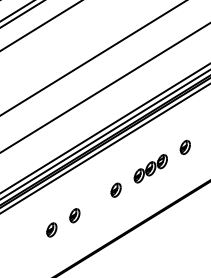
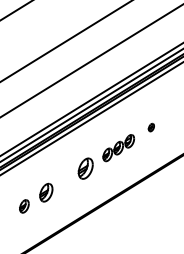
part: (184, 146) -> (150, 126), size x0.6
part: (115, 189) -> (85, 167), size x1.6
part: (74, 215) -> (45, 192), size x1.4

